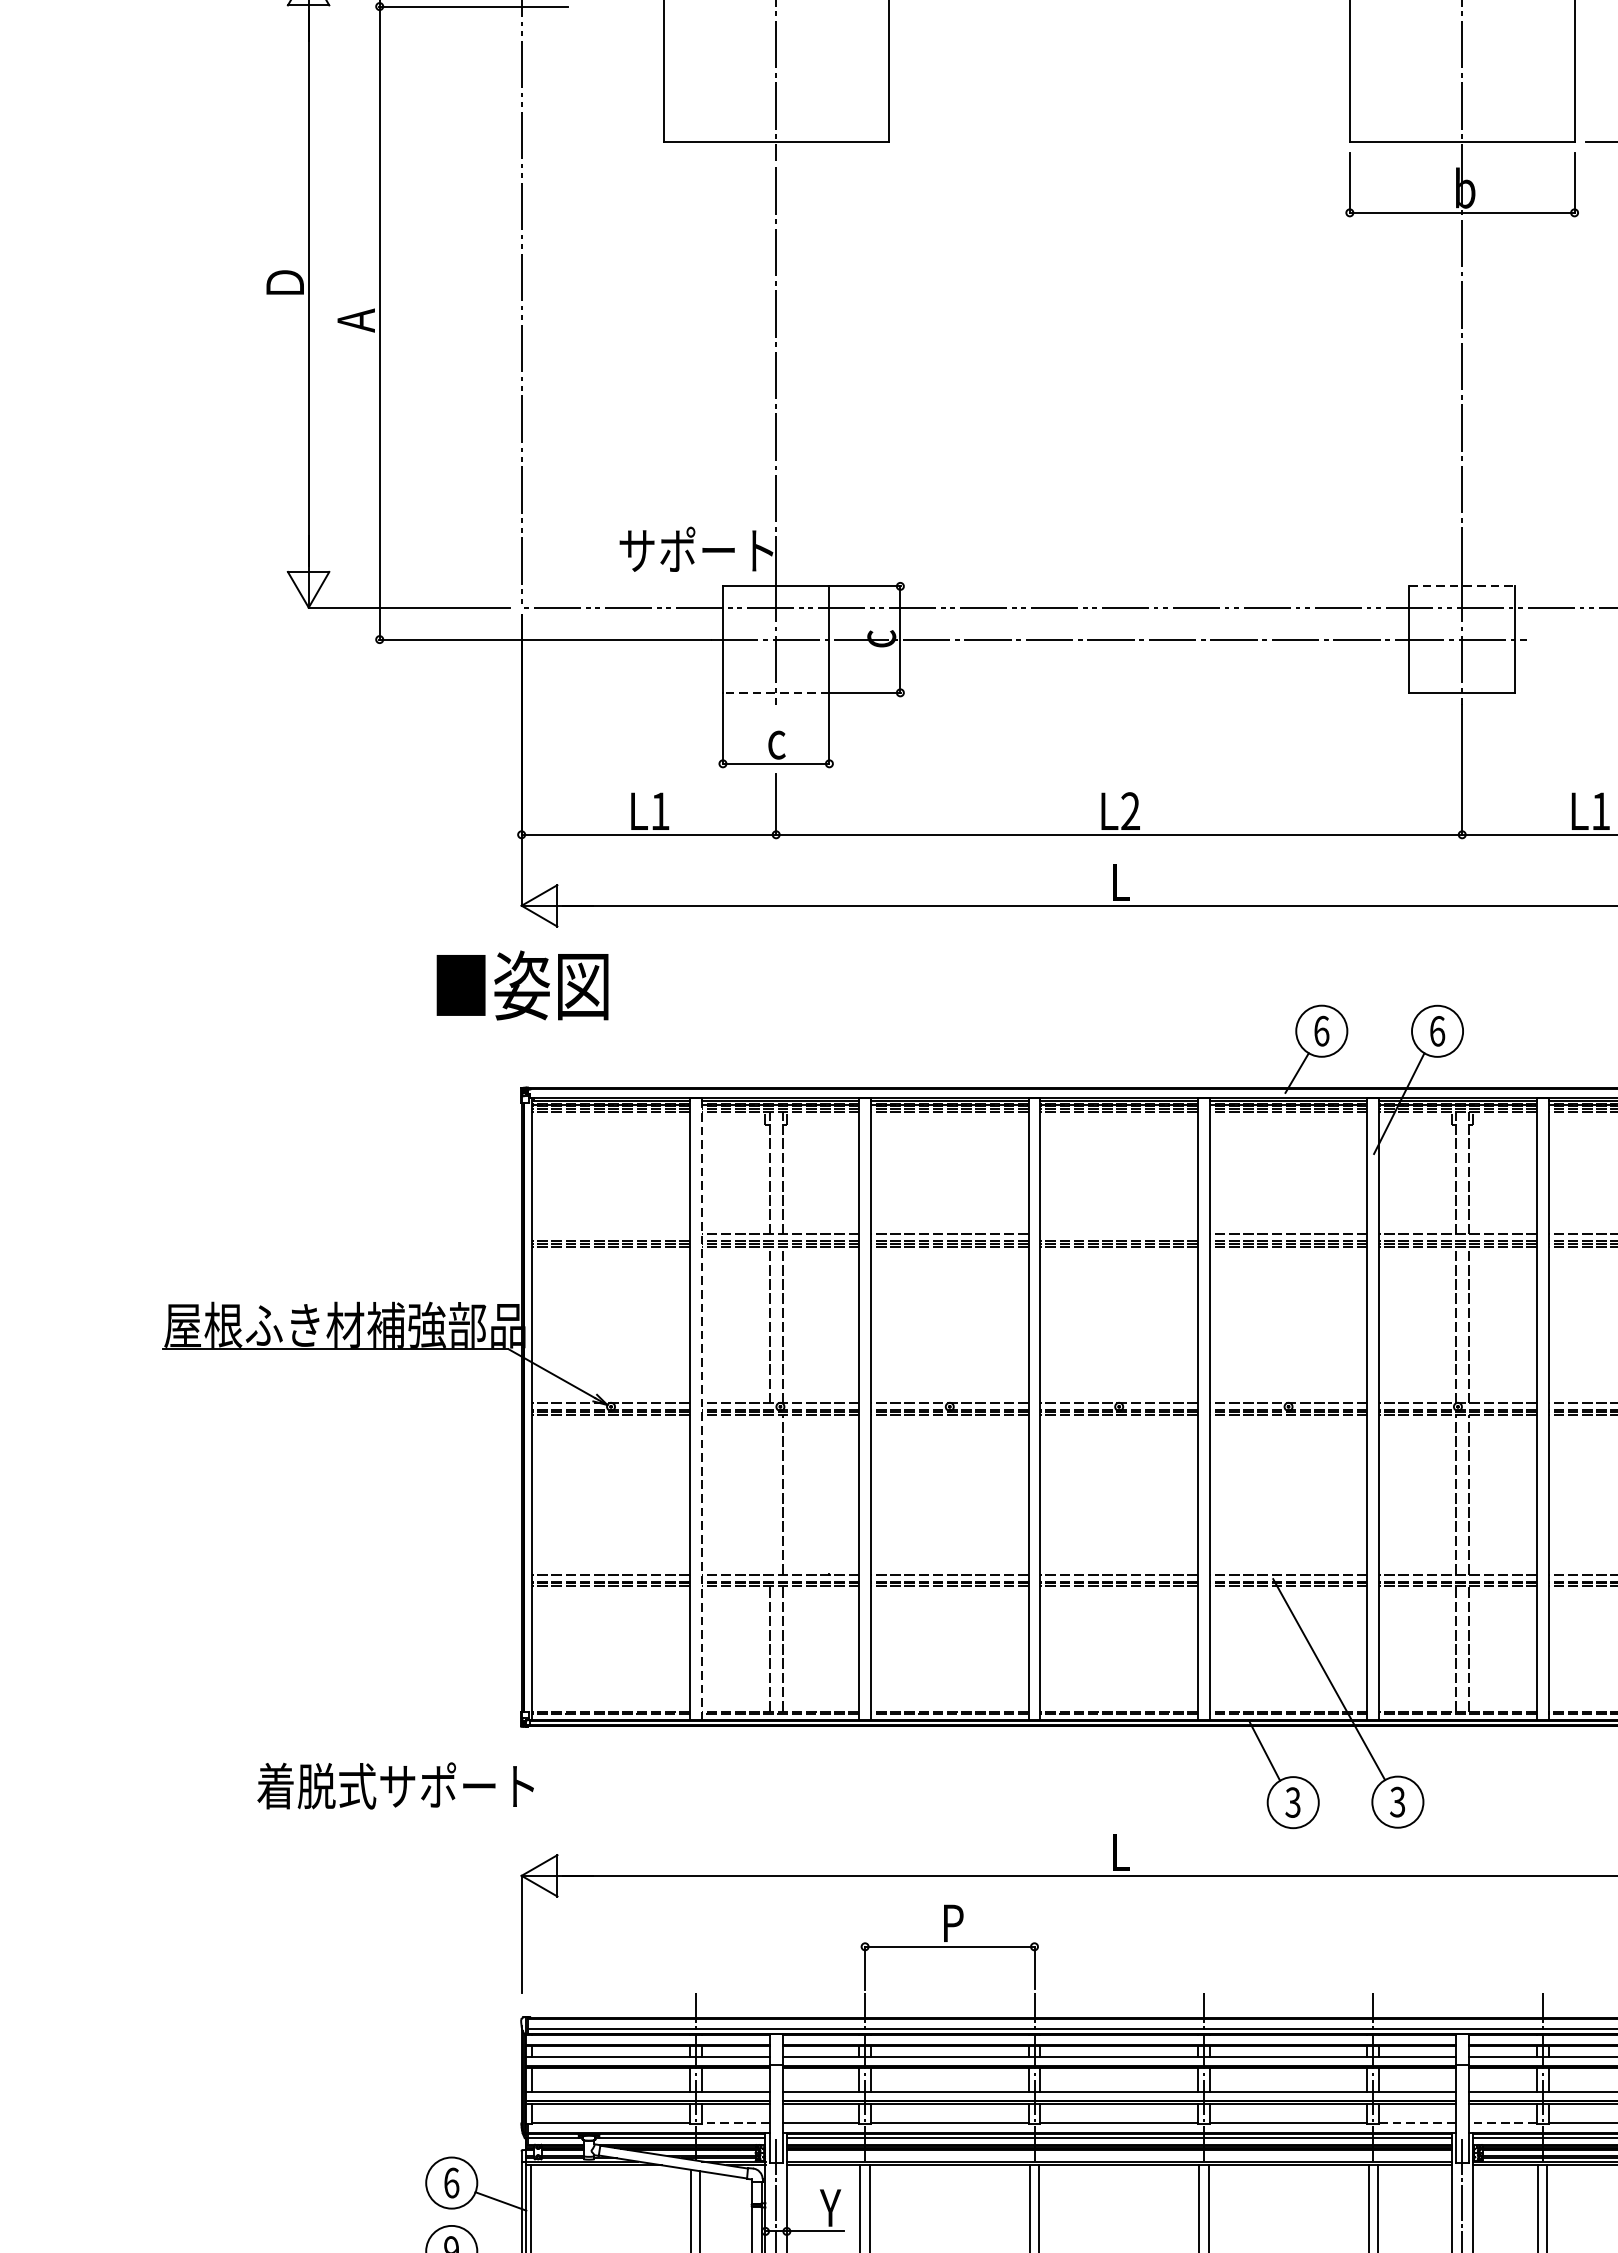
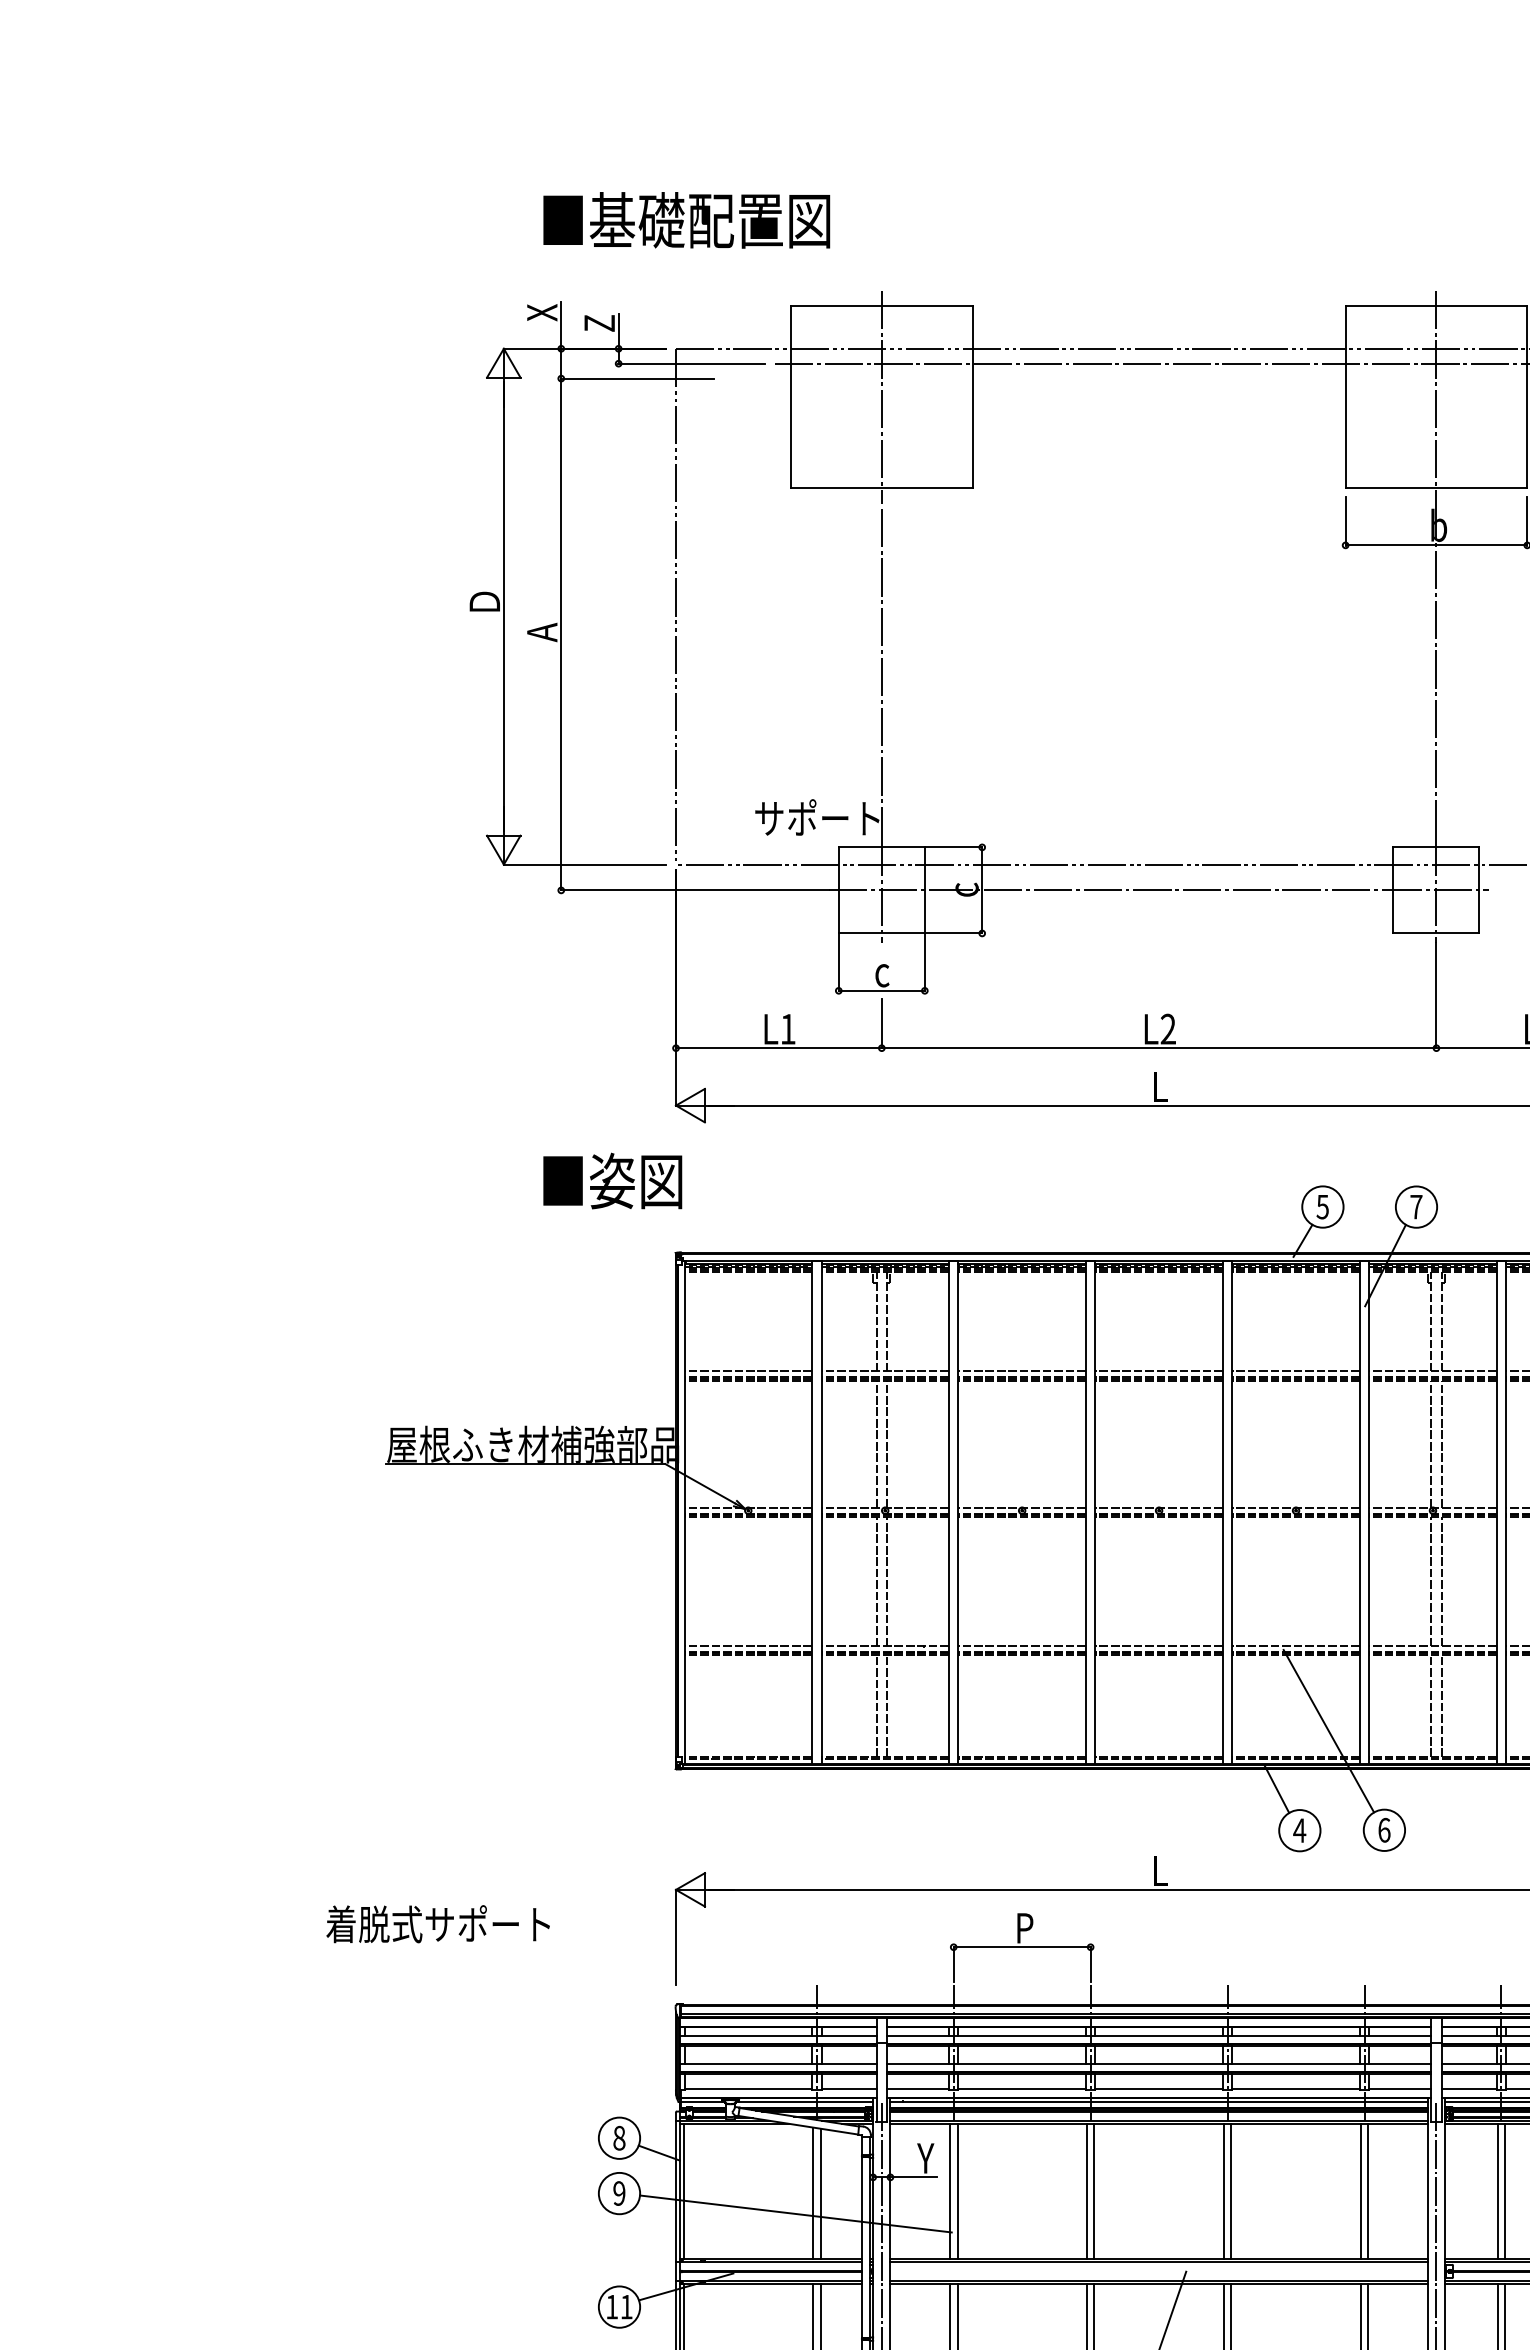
line: (1462, 586) -> (1436, 847), dashed -> solid
line: (775, 692) -> (881, 933), dashed -> solid
text: (522, 984) -> (612, 1180), moved
text: (1321, 1030) -> (1322, 1206), 6 -> 5
text: (1437, 1030) -> (1416, 1206), 6 -> 7
line: (610, 1234) -> (747, 1371), added
line: (1118, 1234) -> (1158, 1371), added
line: (701, 1409) -> (821, 1512), dashed -> solid
line: (769, 1494) -> (876, 1581), added
text: (394, 1786) -> (437, 1924), moved
text: (1397, 1801) -> (1384, 1829), 3 -> 6
text: (1292, 1802) -> (1299, 1830), 3 -> 4
line: (736, 2122) -> (849, 2089), dashed -> solid
line: (1417, 2122) -> (1400, 2089), dashed -> solid
line: (1501, 2122) -> (1468, 2089), dashed -> solid
text: (451, 2182) -> (619, 2137), 6 -> 8

